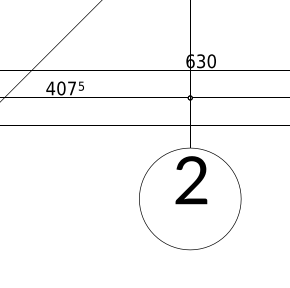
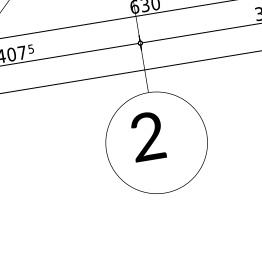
text: (191, 180) -> (147, 136), moved

